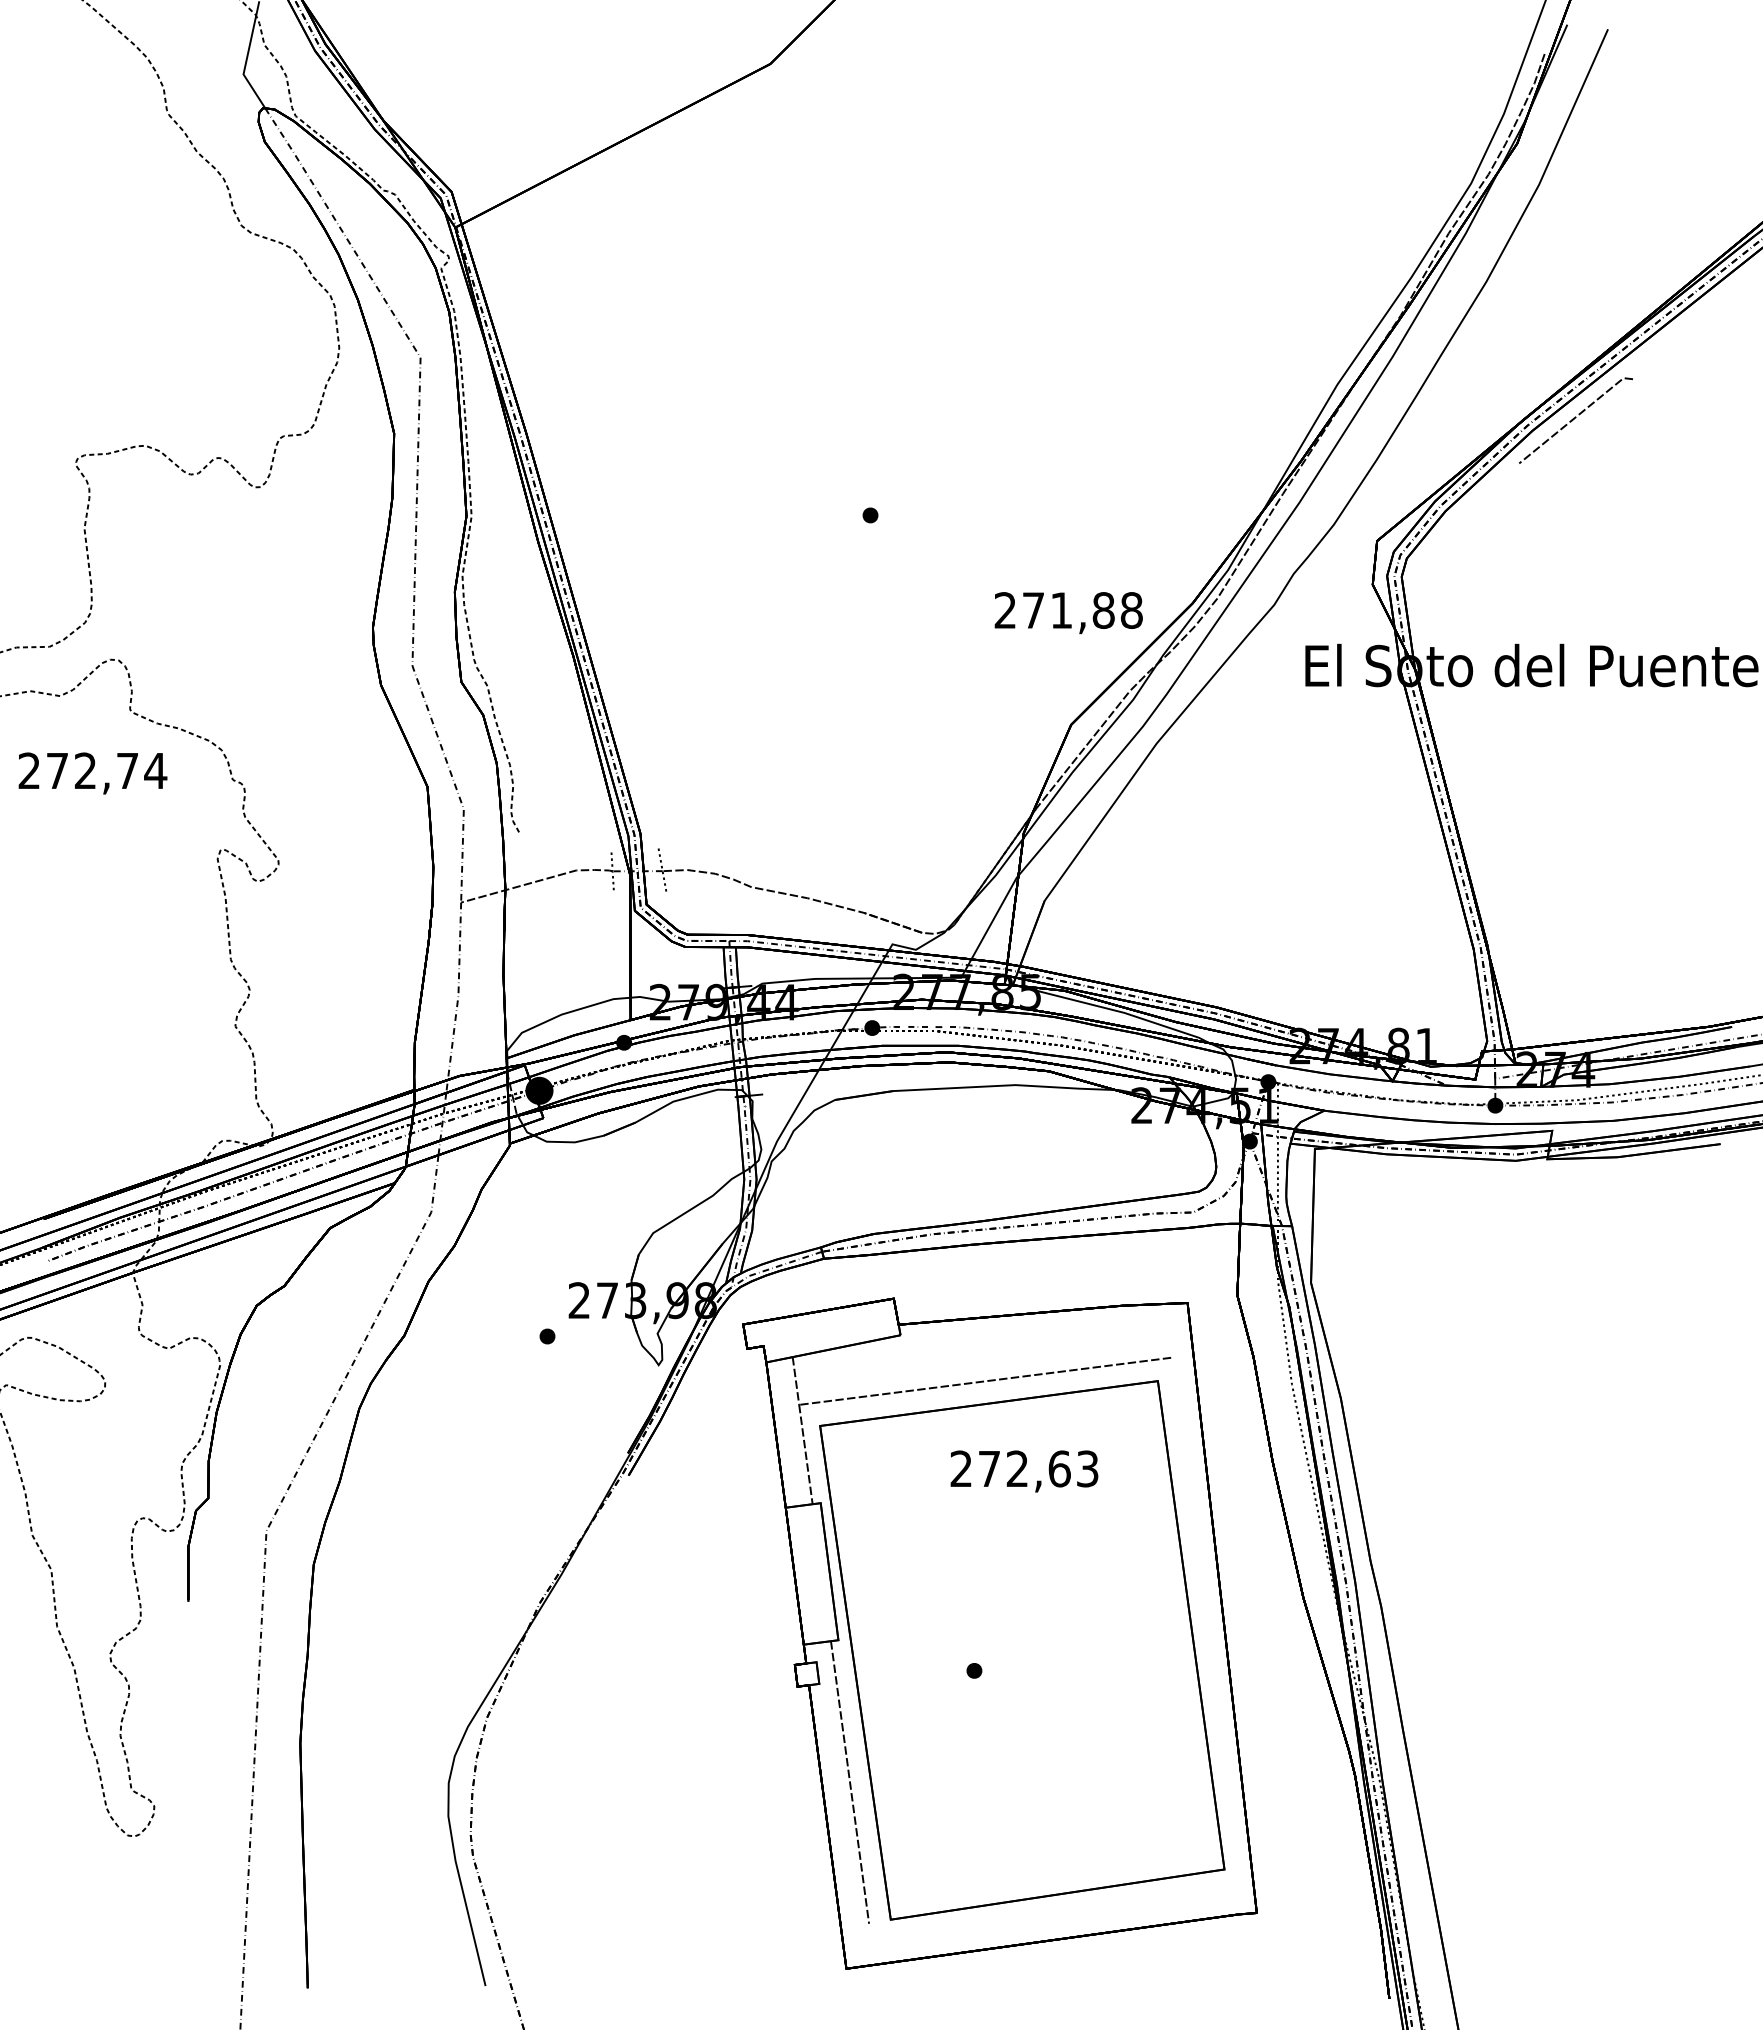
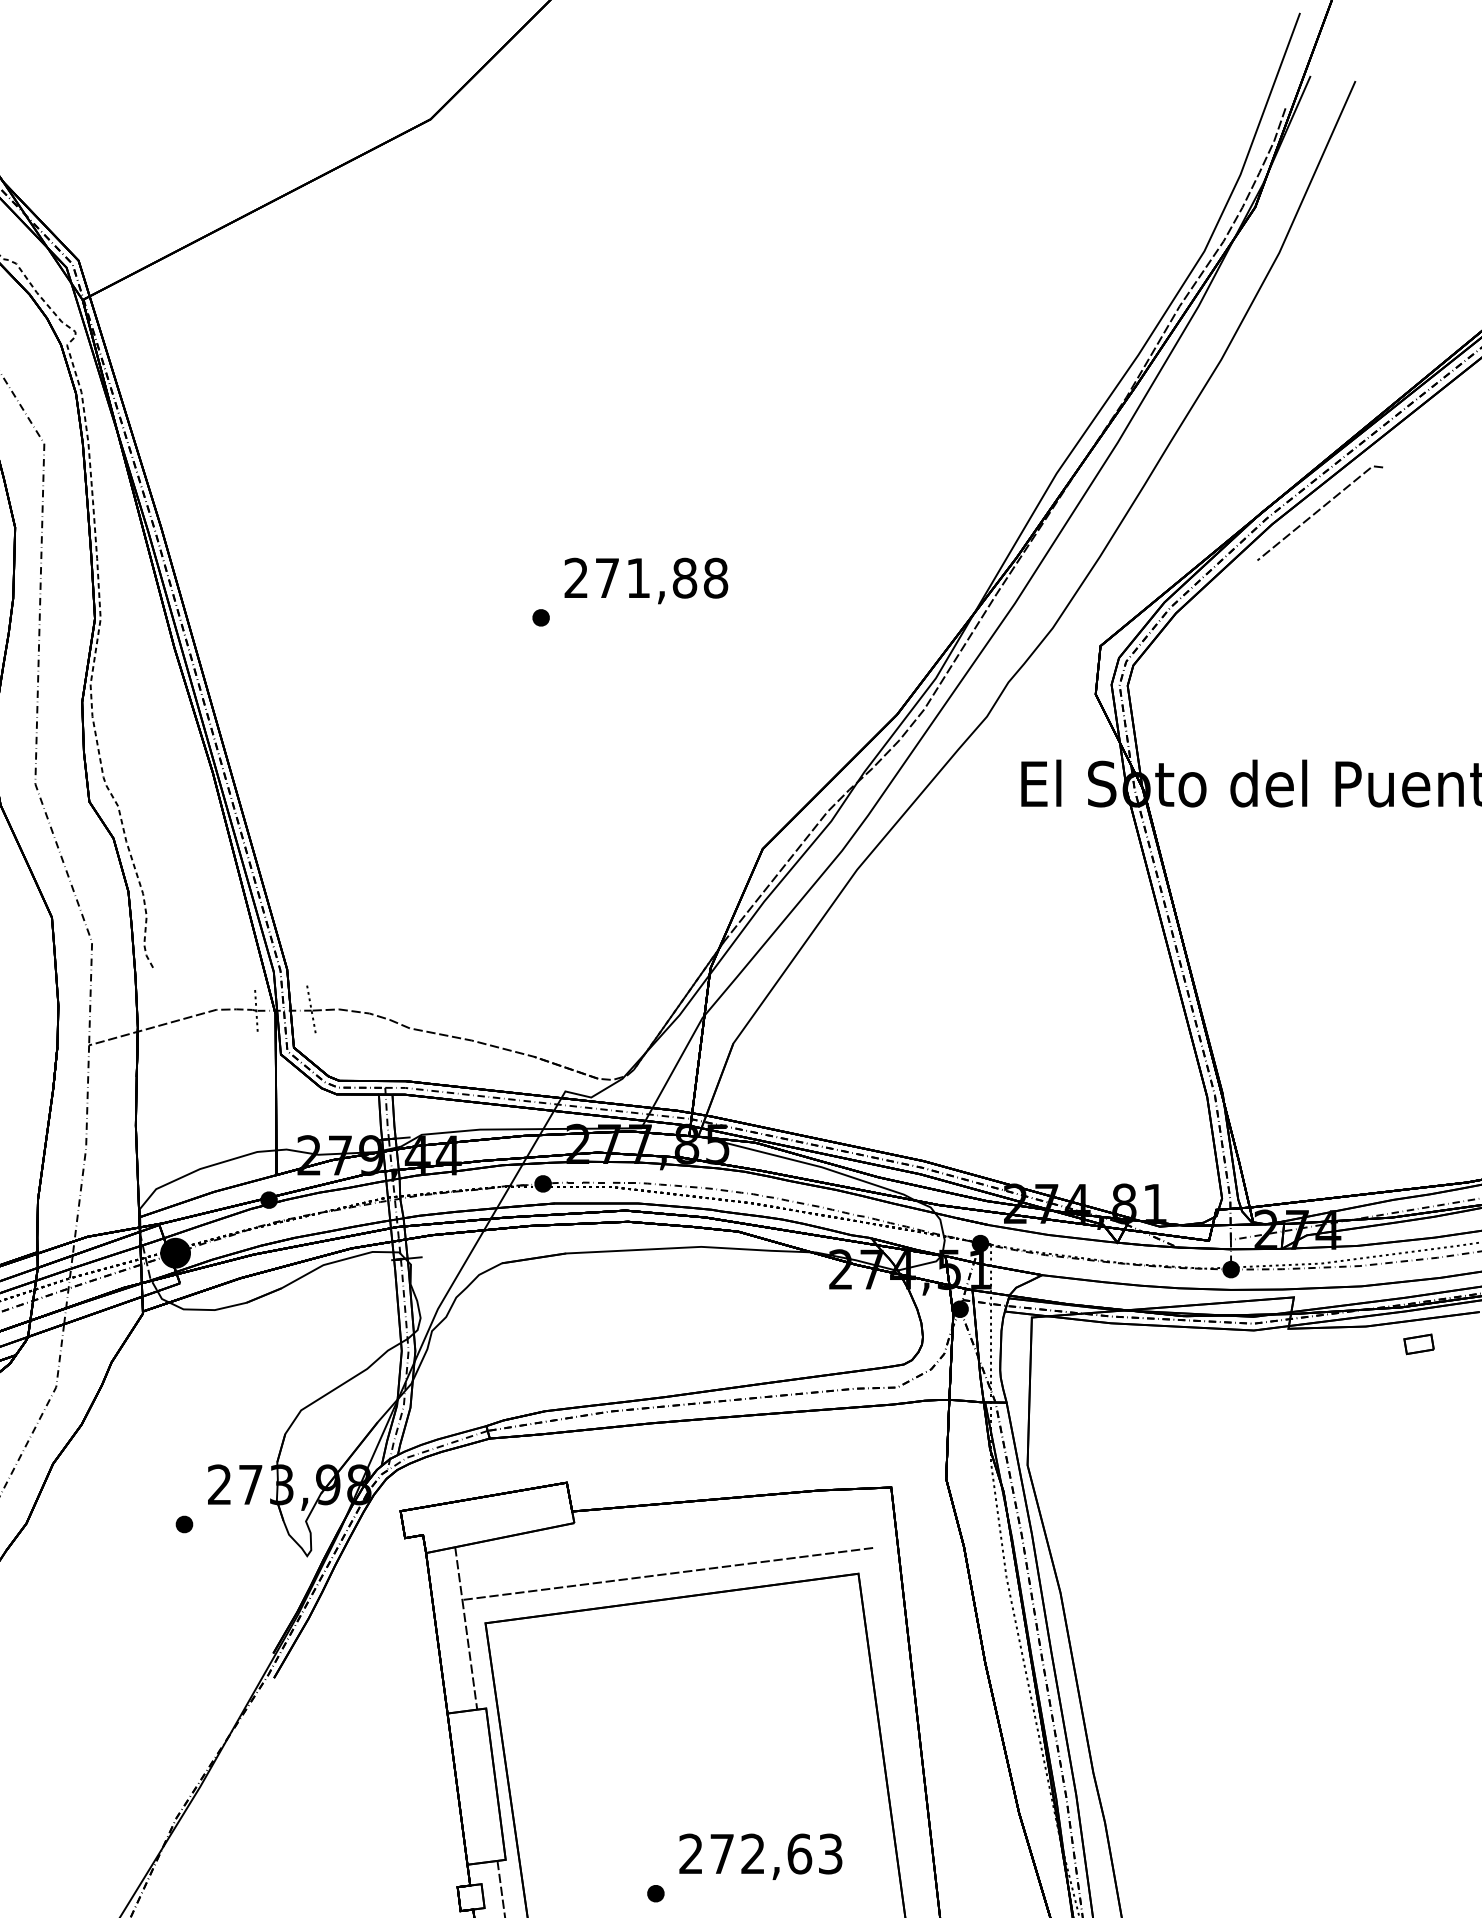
text: (1068, 613) -> (646, 581), moved
part: (1665, 1173) -> (1418, 1344), added
text: (1024, 1471) -> (760, 1856), moved

